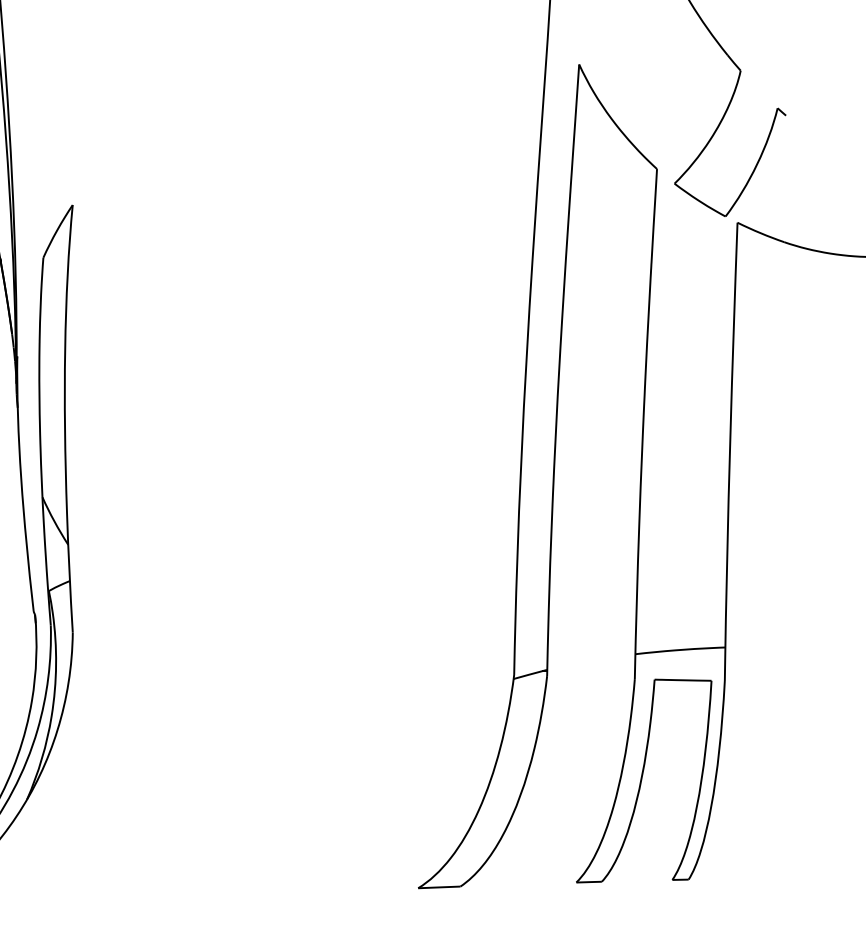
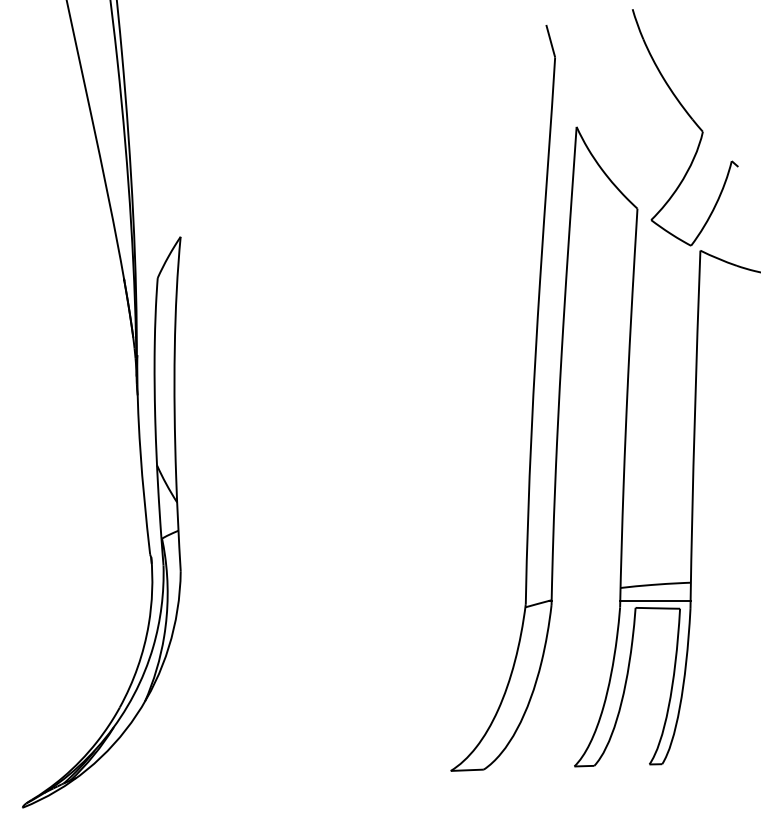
line: (680, 671) -> (655, 601), added

